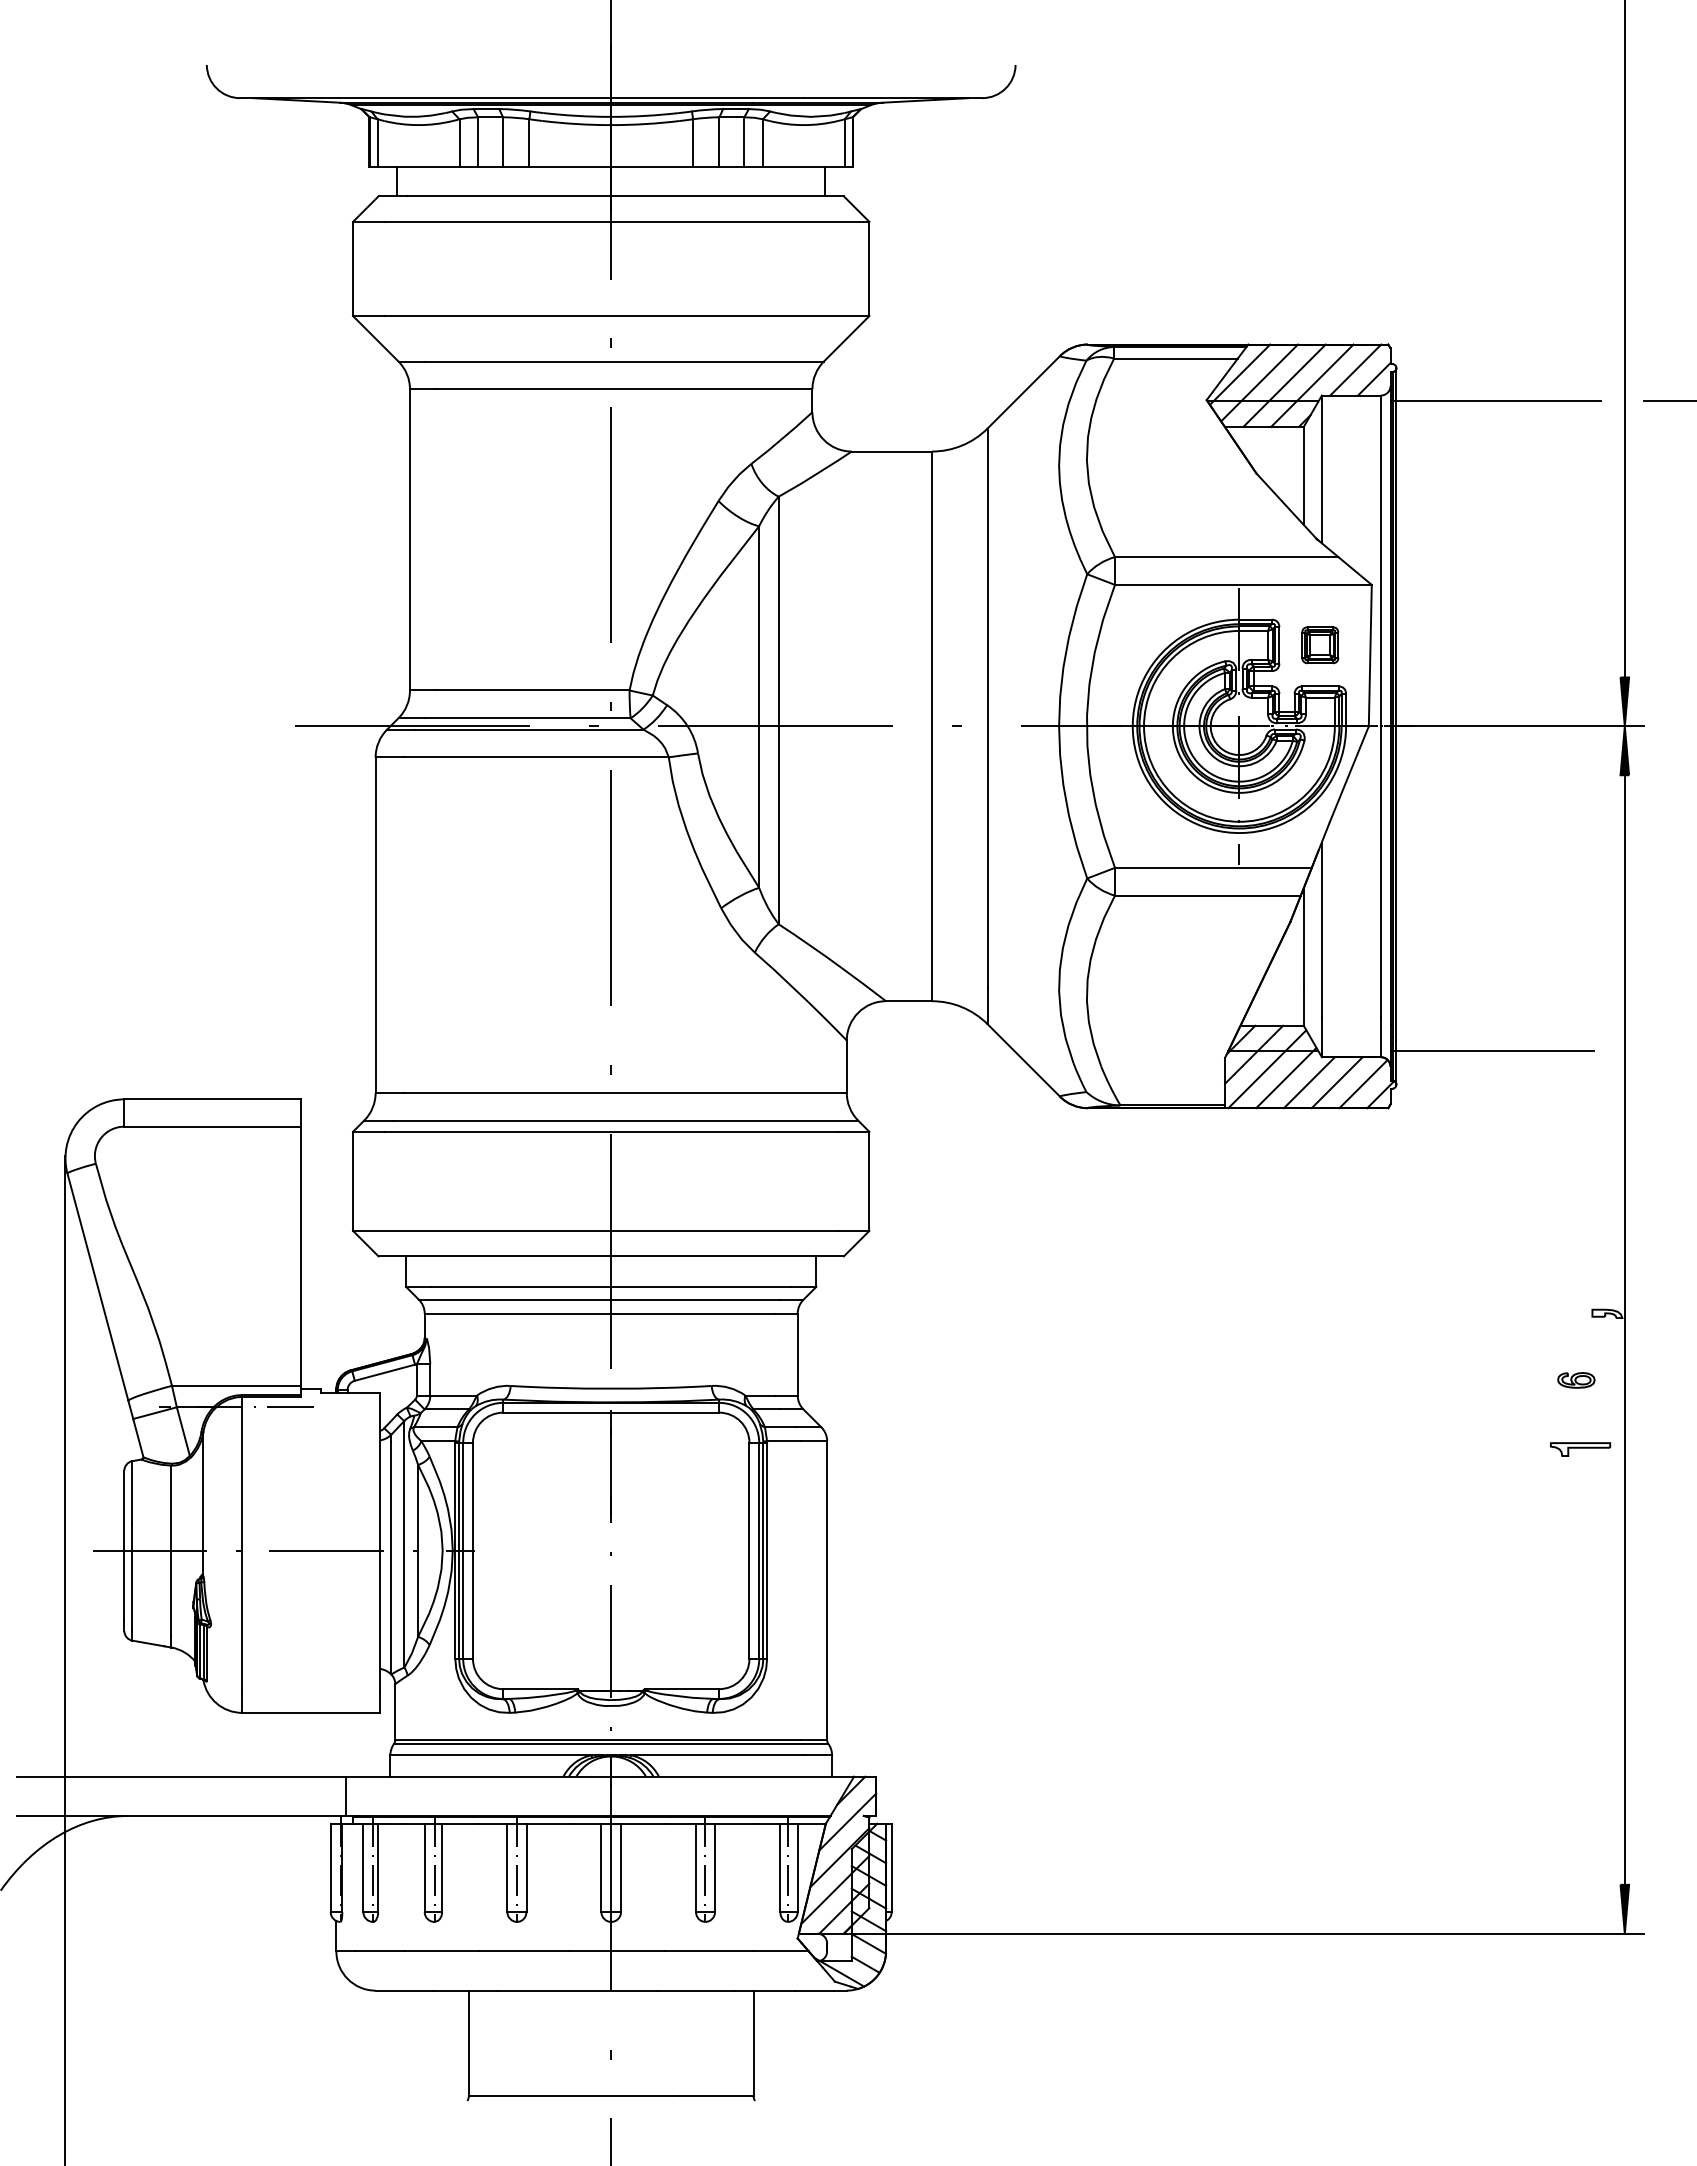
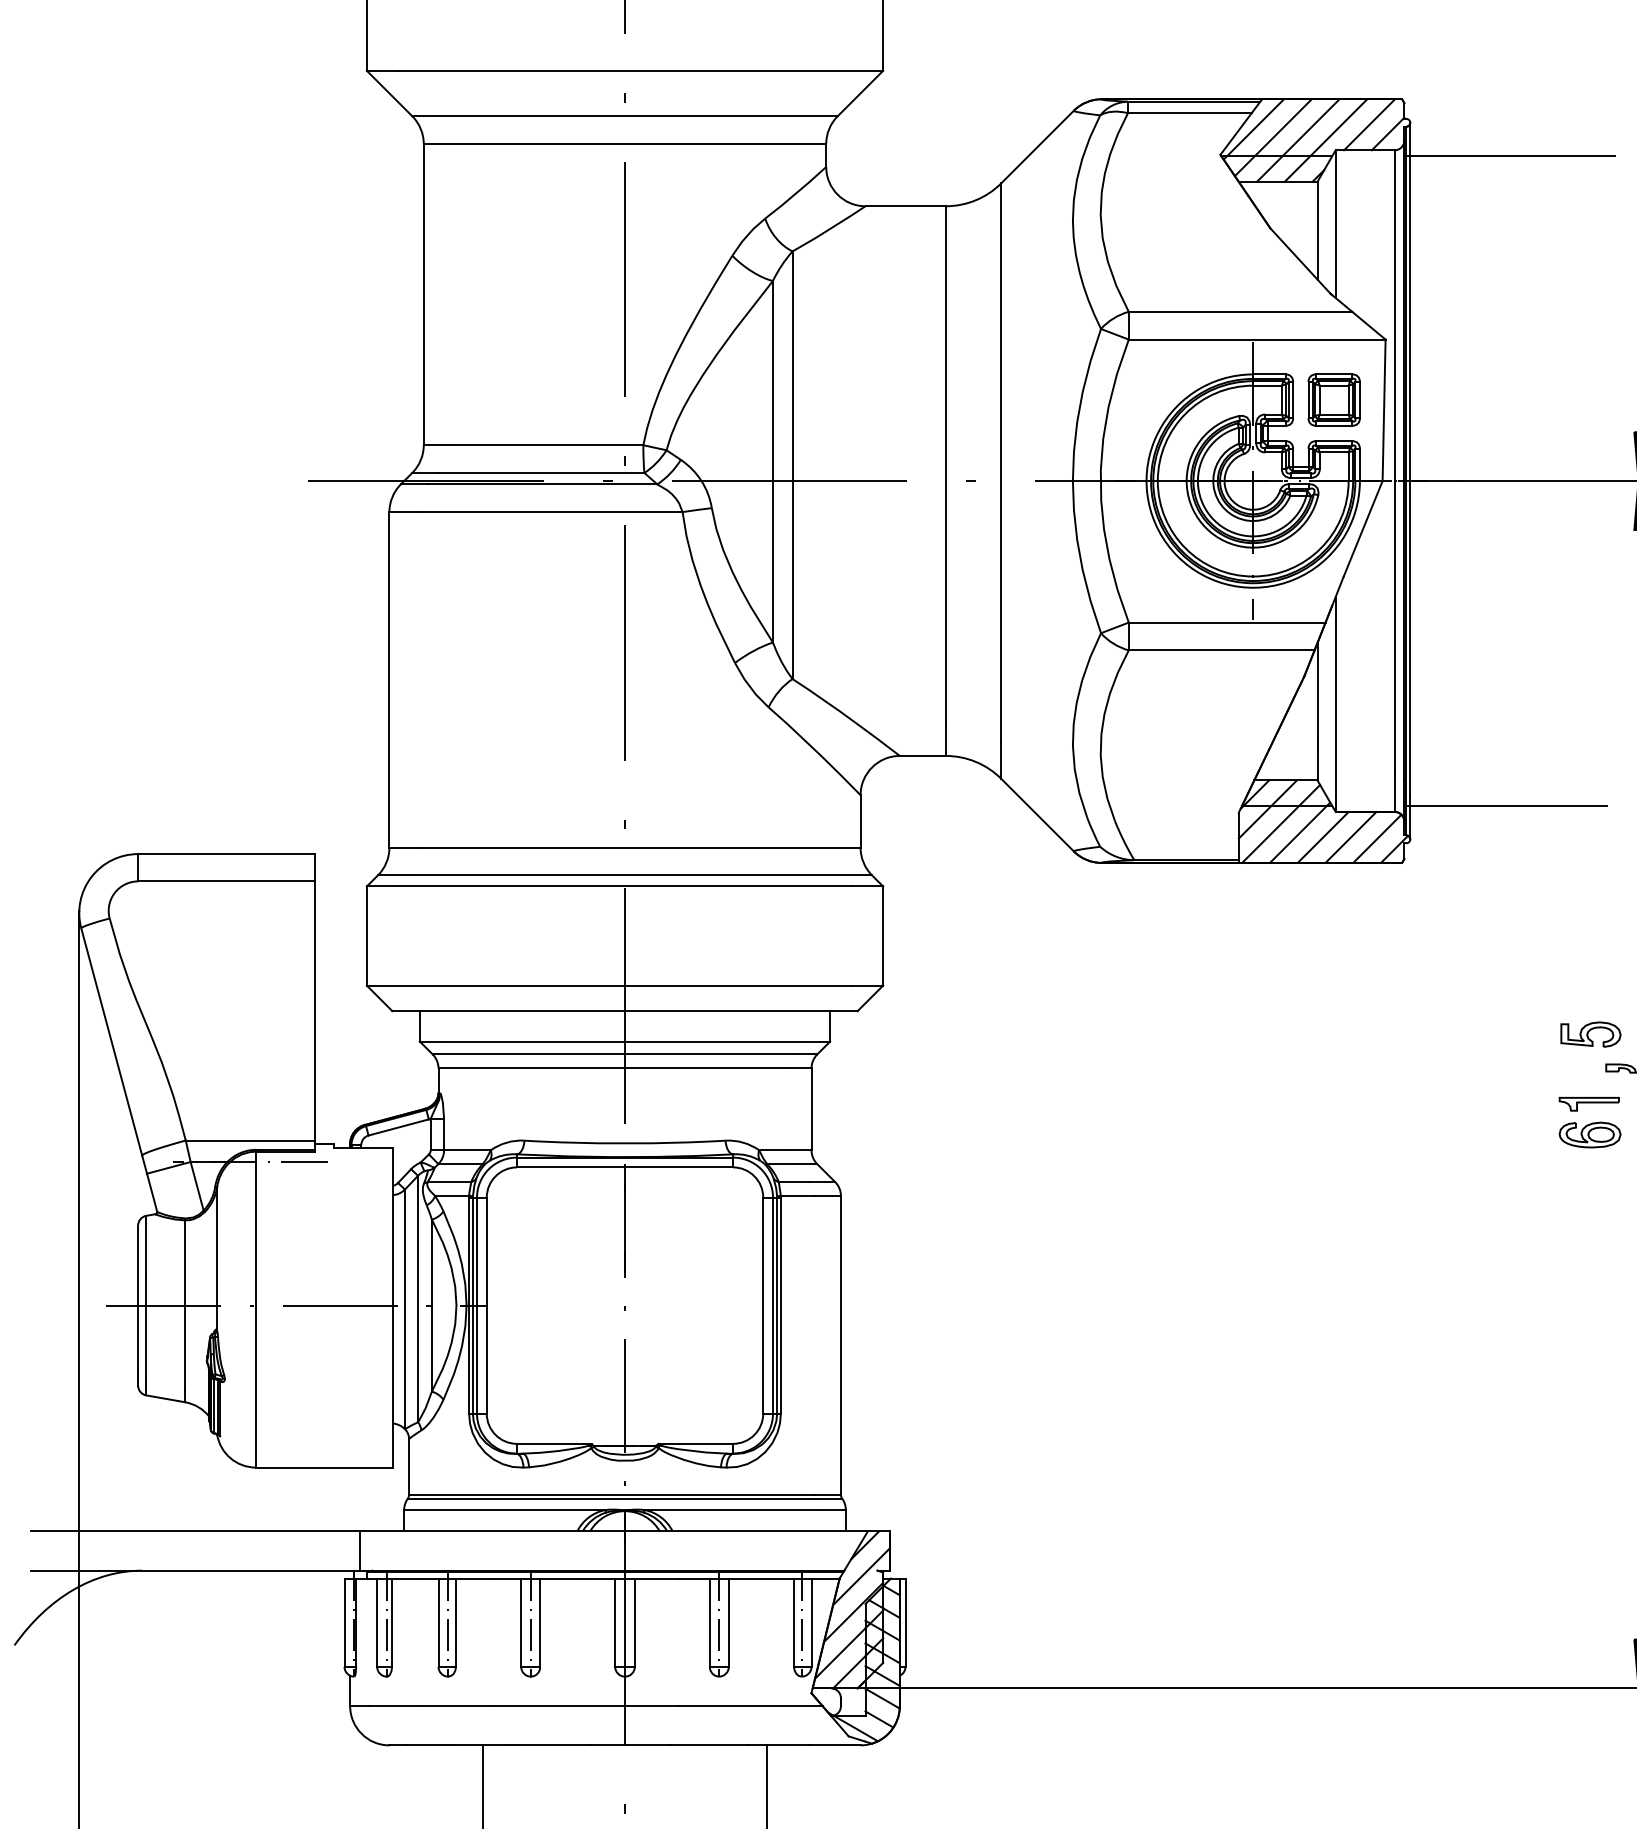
part: (1319, 644) -> (1333, 399), size x1.43
part: (1576, 1279) -> (1590, 1034), added
part: (1576, 1380) -> (1590, 1135), size x1.67
part: (1580, 1449) -> (1589, 1104), moved

